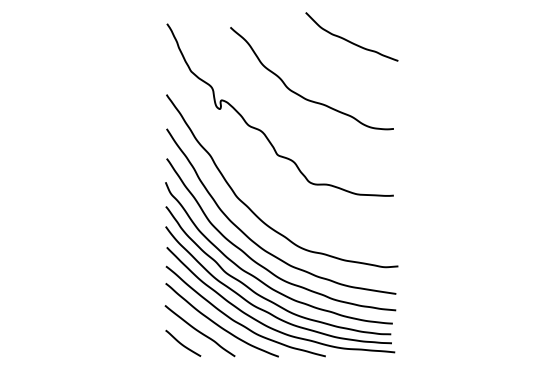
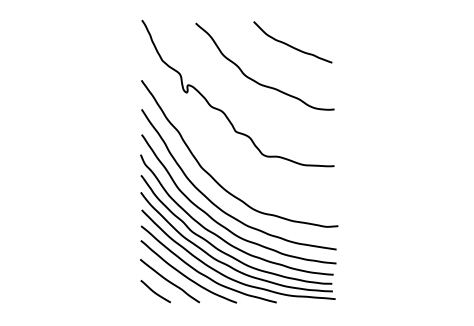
curve: (350, 40) -> (291, 45), moved

